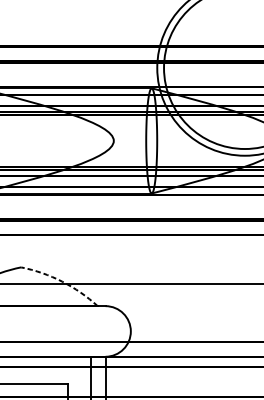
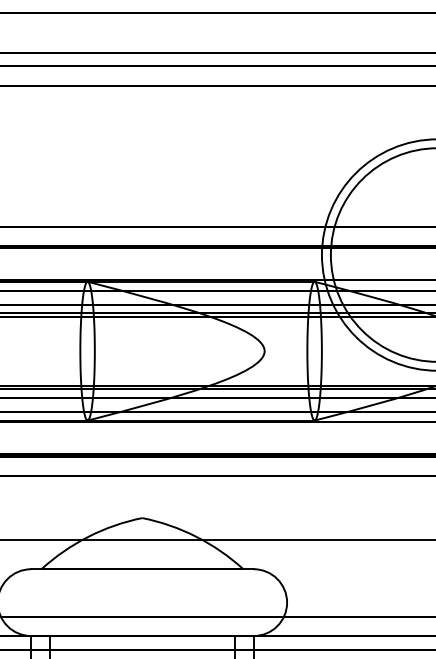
arc: (62, 281) -> (196, 536), dashed -> solid

